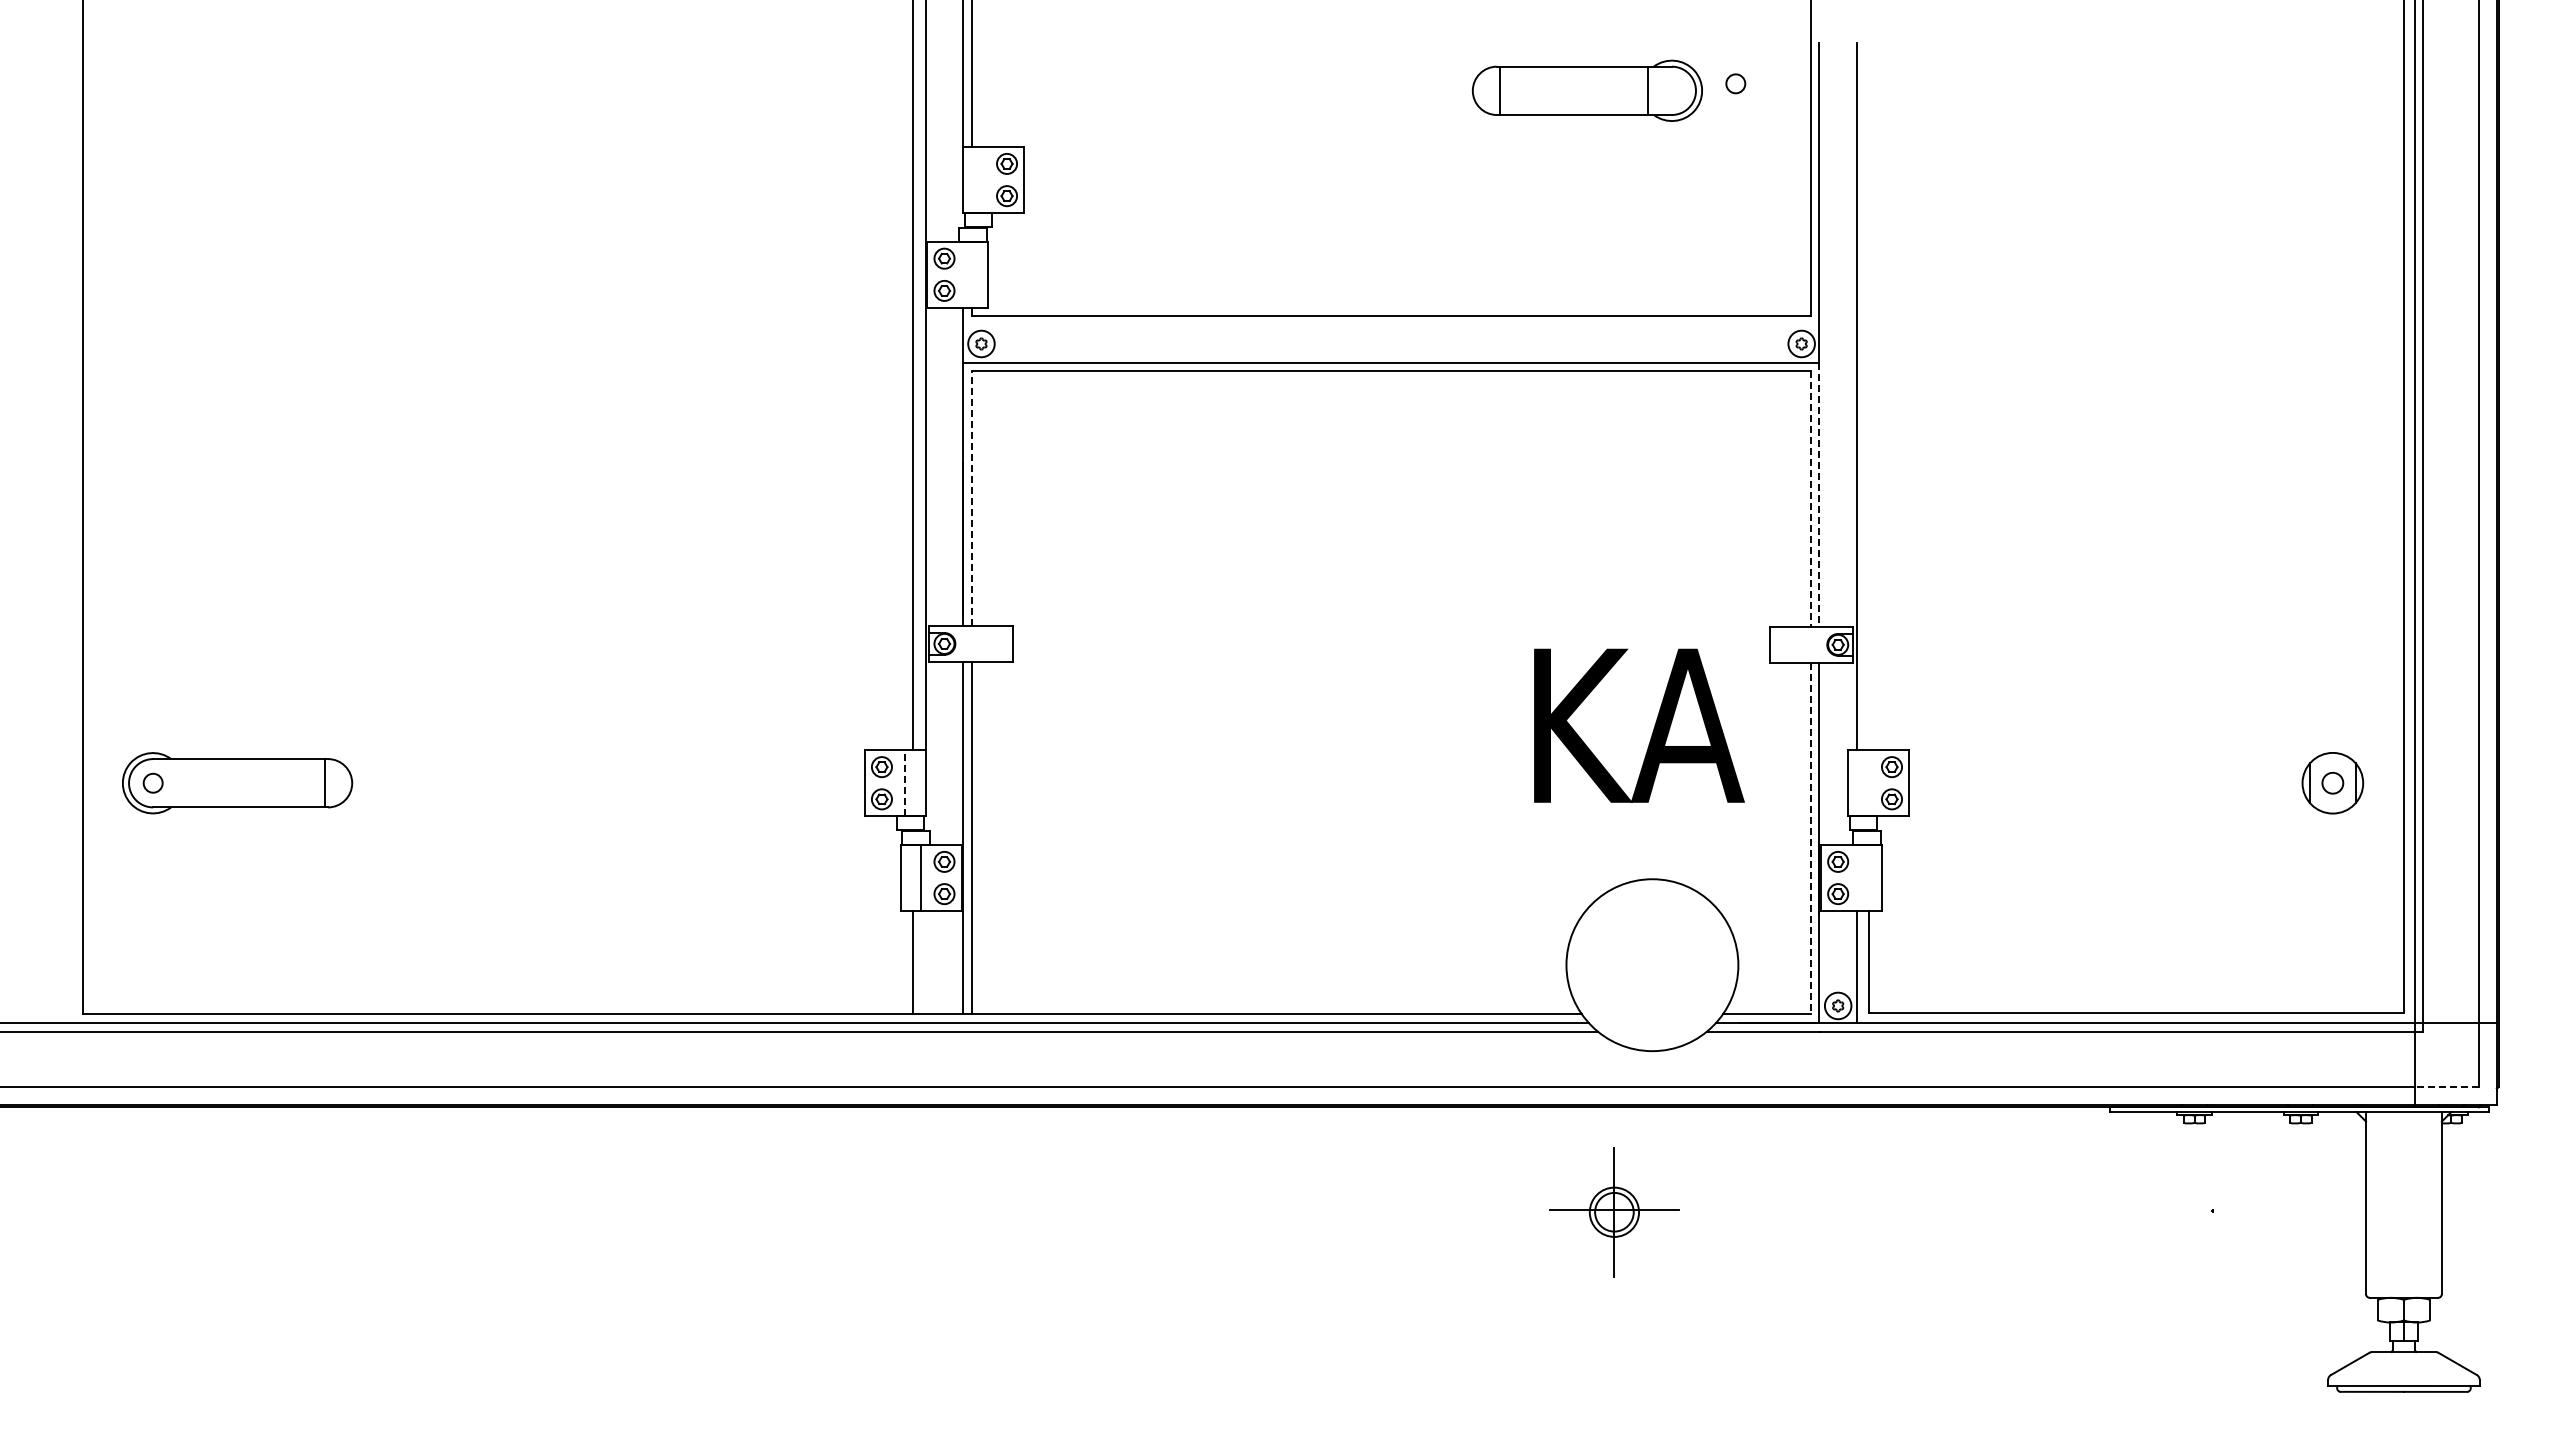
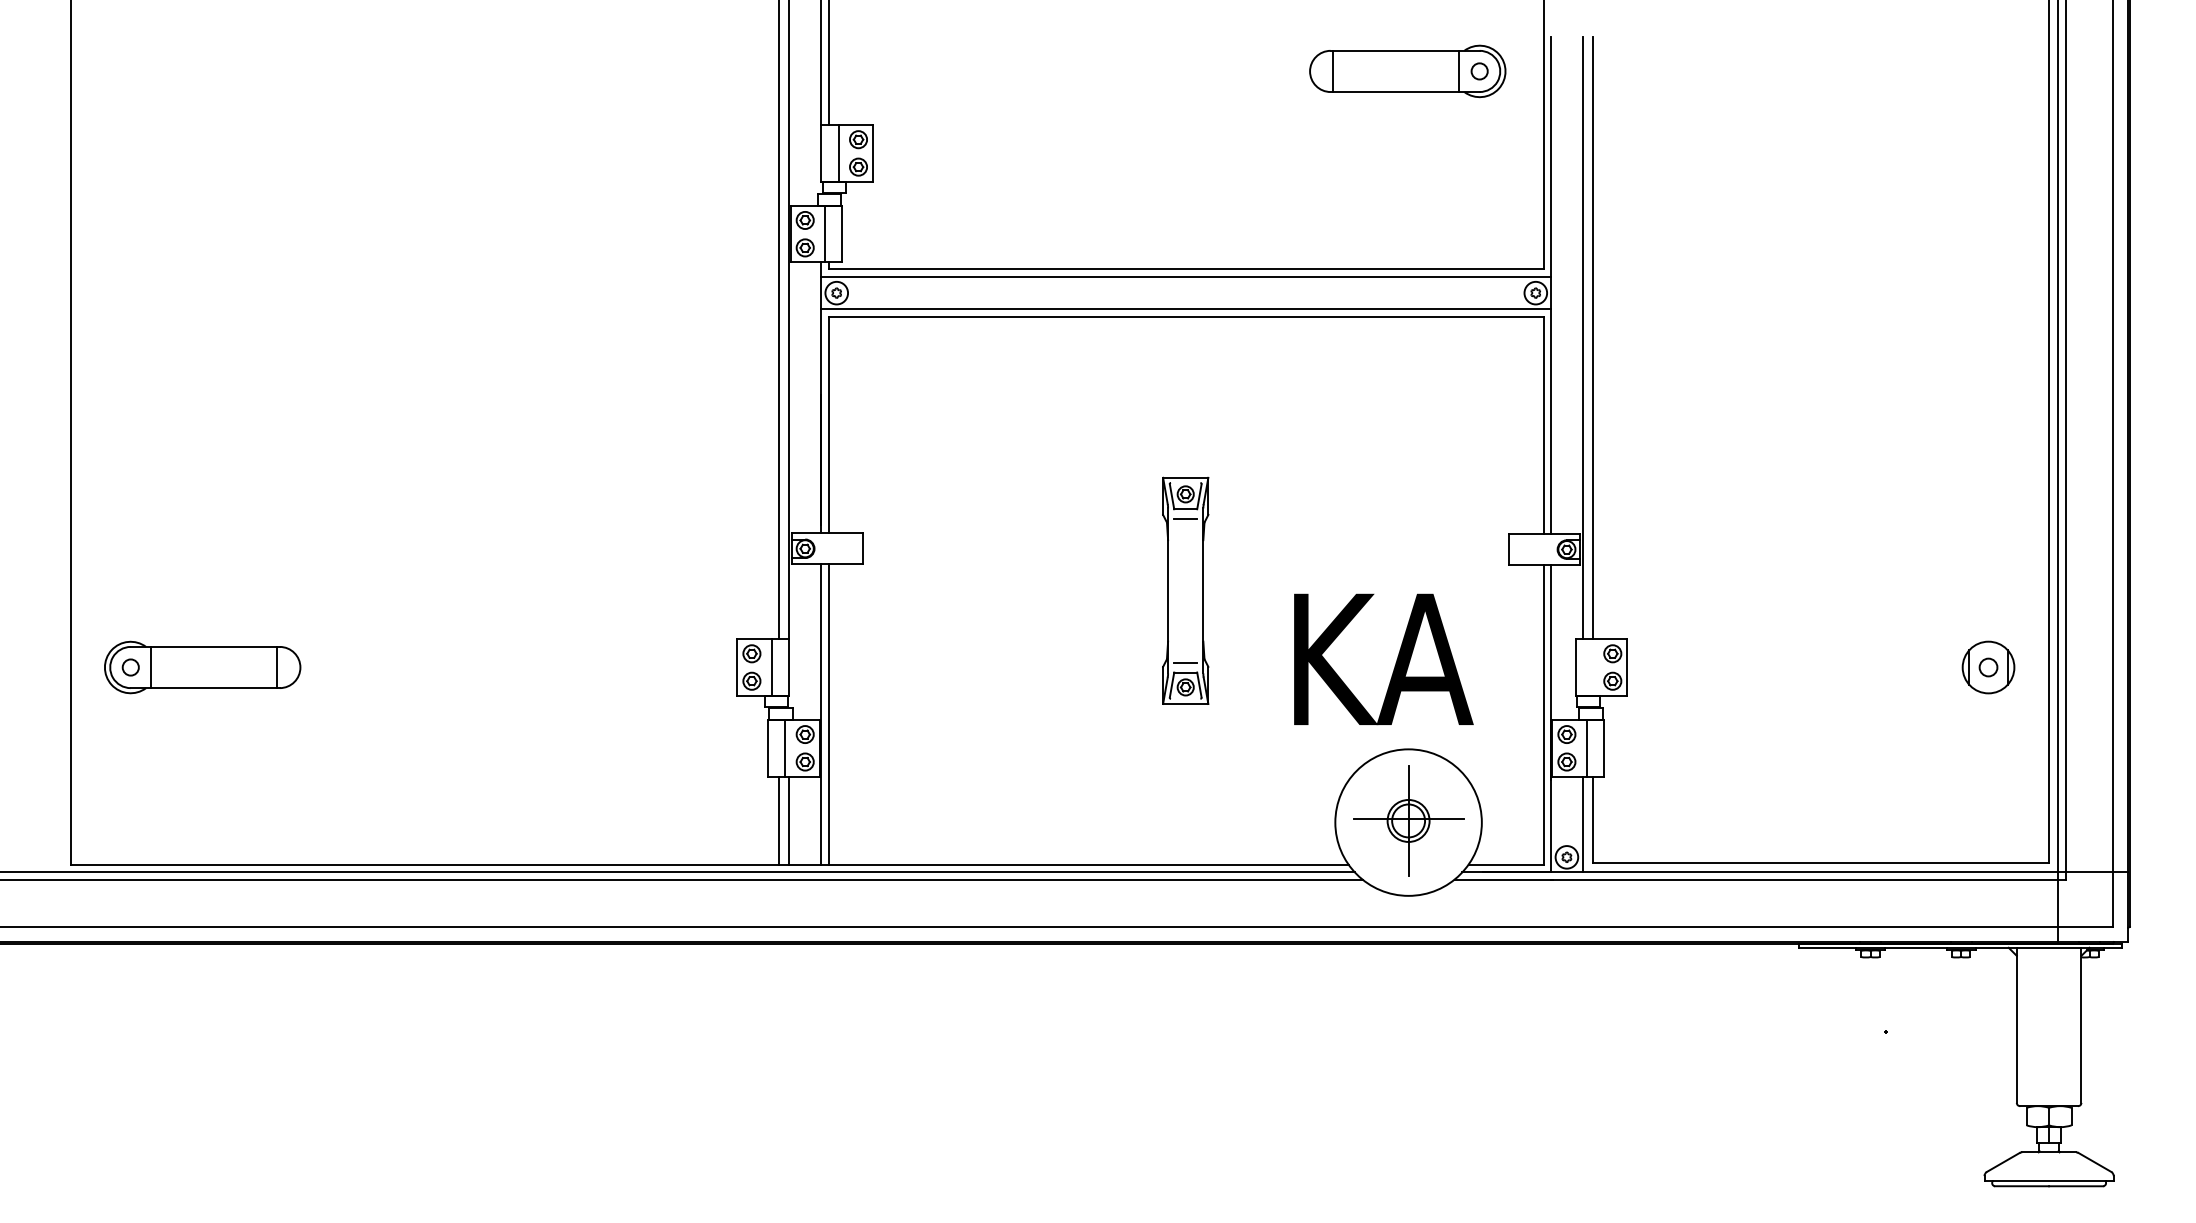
part: (1586, 90) -> (1406, 71), moved
line: (983, 179) -> (838, 152), added
line: (967, 274) -> (824, 233), added
line: (1391, 325) -> (1186, 277), added
line: (1869, 396) -> (1593, 337), added
line: (1819, 494) -> (1550, 421), dashed -> solid
line: (971, 498) -> (828, 424), dashed -> solid
line: (1810, 499) -> (1543, 425), dashed -> solid
part: (1390, 692) -> (1185, 590), added
text: (1639, 725) -> (1383, 659), moved
line: (905, 782) -> (771, 666), dashed -> solid
line: (177, 783) -> (151, 667), added
line: (1810, 838) -> (1543, 714), dashed -> solid
line: (1861, 877) -> (1586, 747), added
line: (925, 962) -> (789, 820), added
line: (2446, 1087) -> (2085, 926), dashed -> solid
part: (1614, 1212) -> (1408, 821), moved

